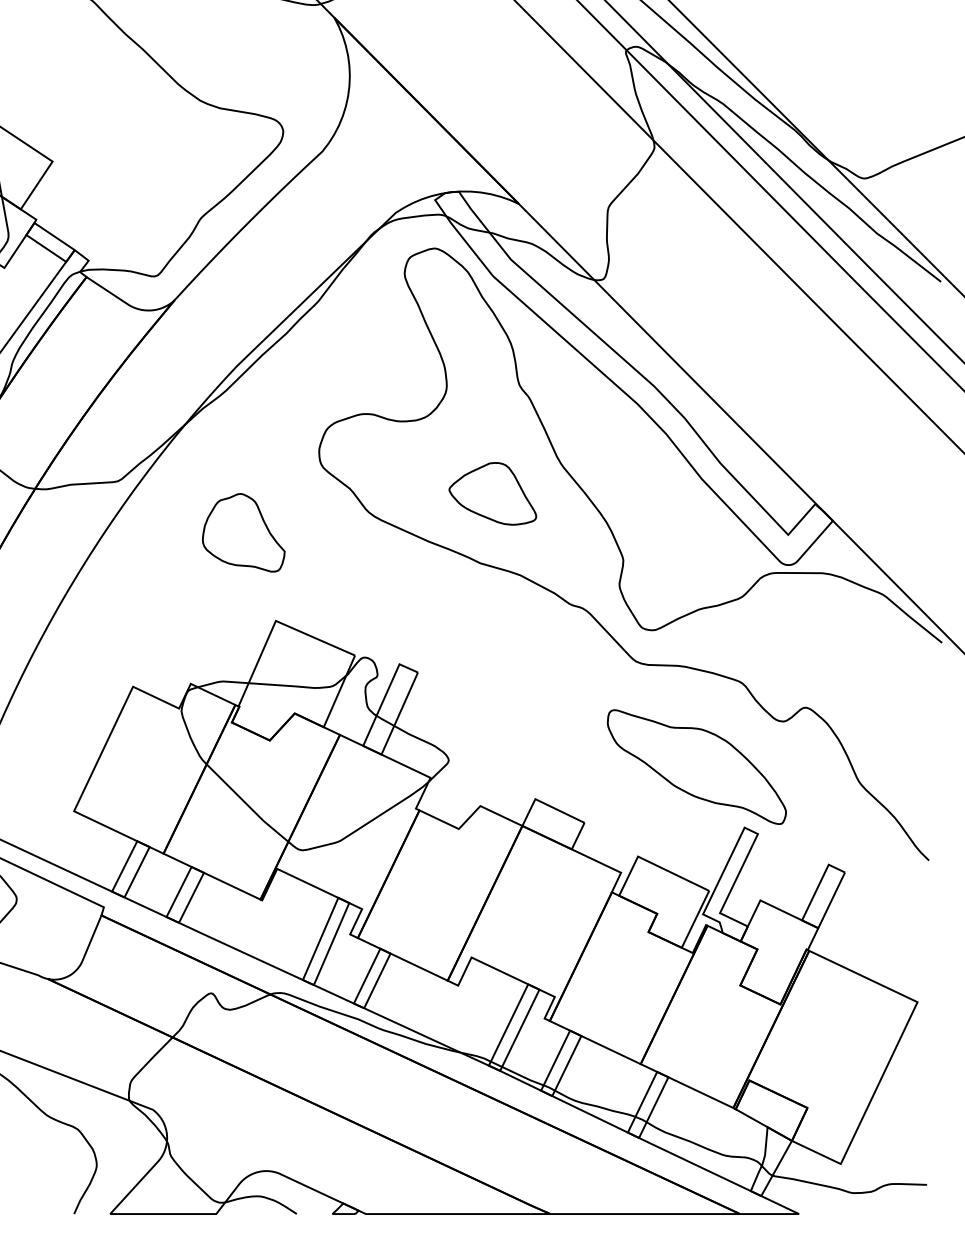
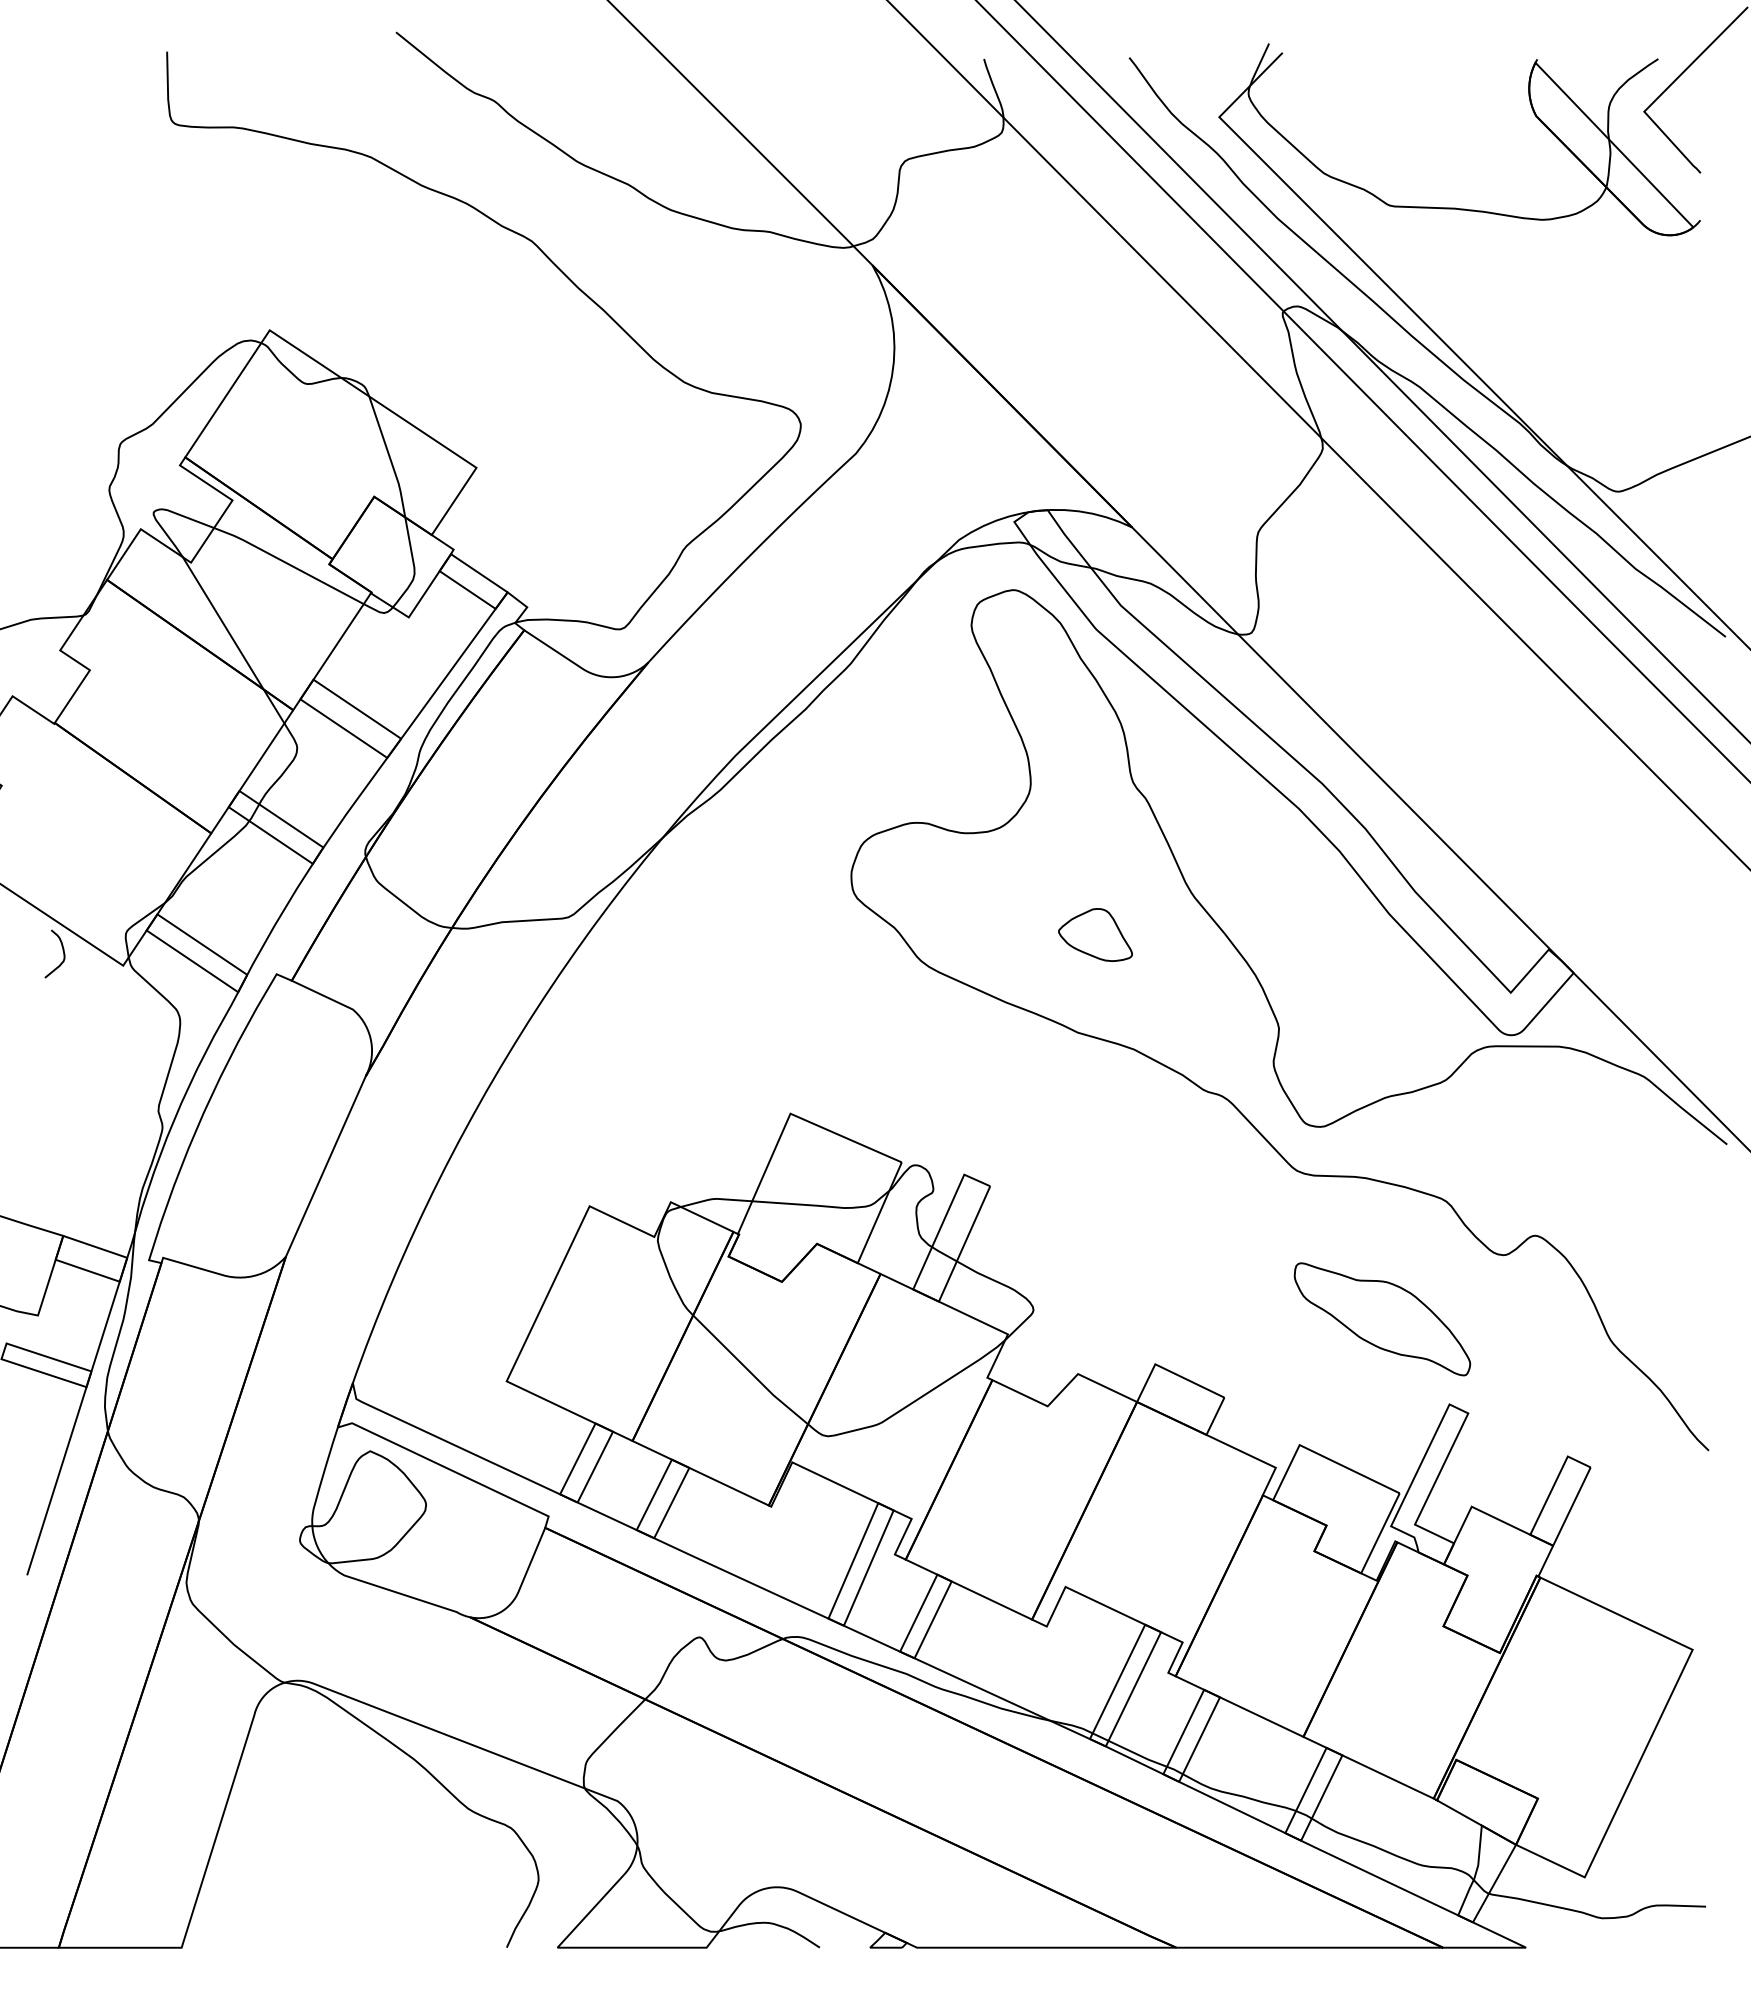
part: (492, 493) -> (1095, 934), size x0.6
part: (243, 532) -> (744, 989), removed
part: (696, 767) -> (1382, 1319), size x0.7

